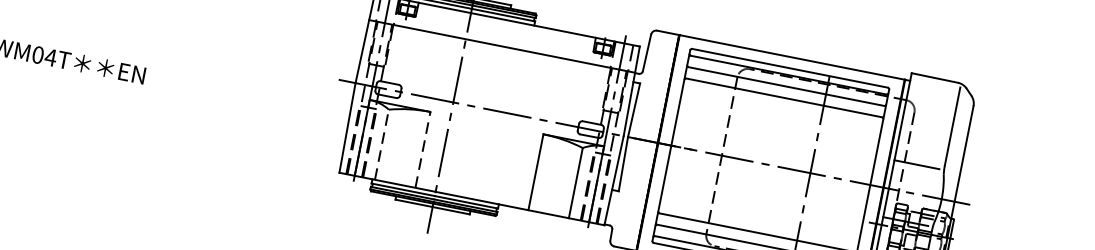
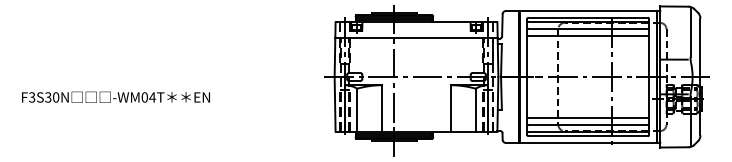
line: (382, 143) -> (357, 109), dashed -> solid
line: (424, 148) -> (382, 107), dashed -> solid

